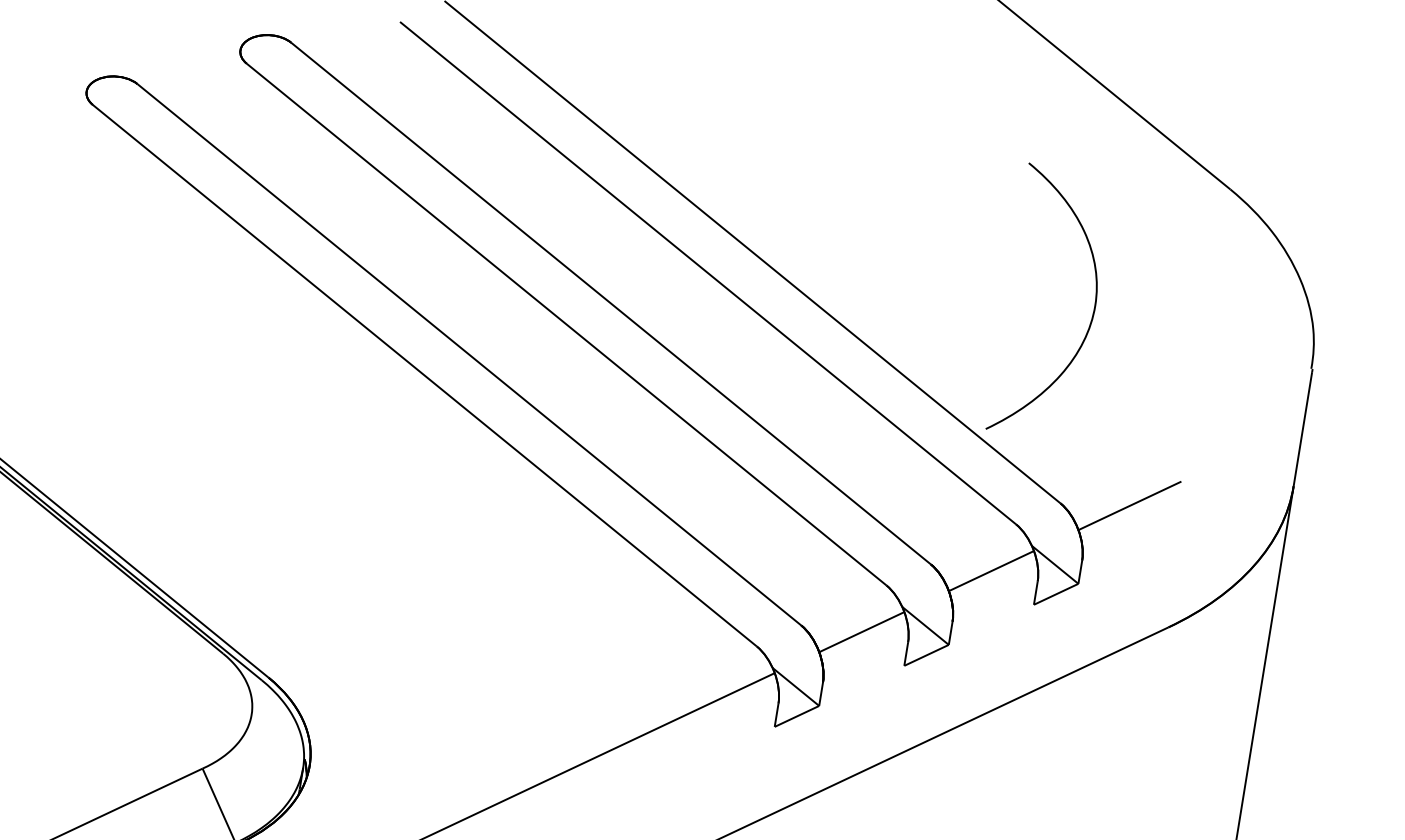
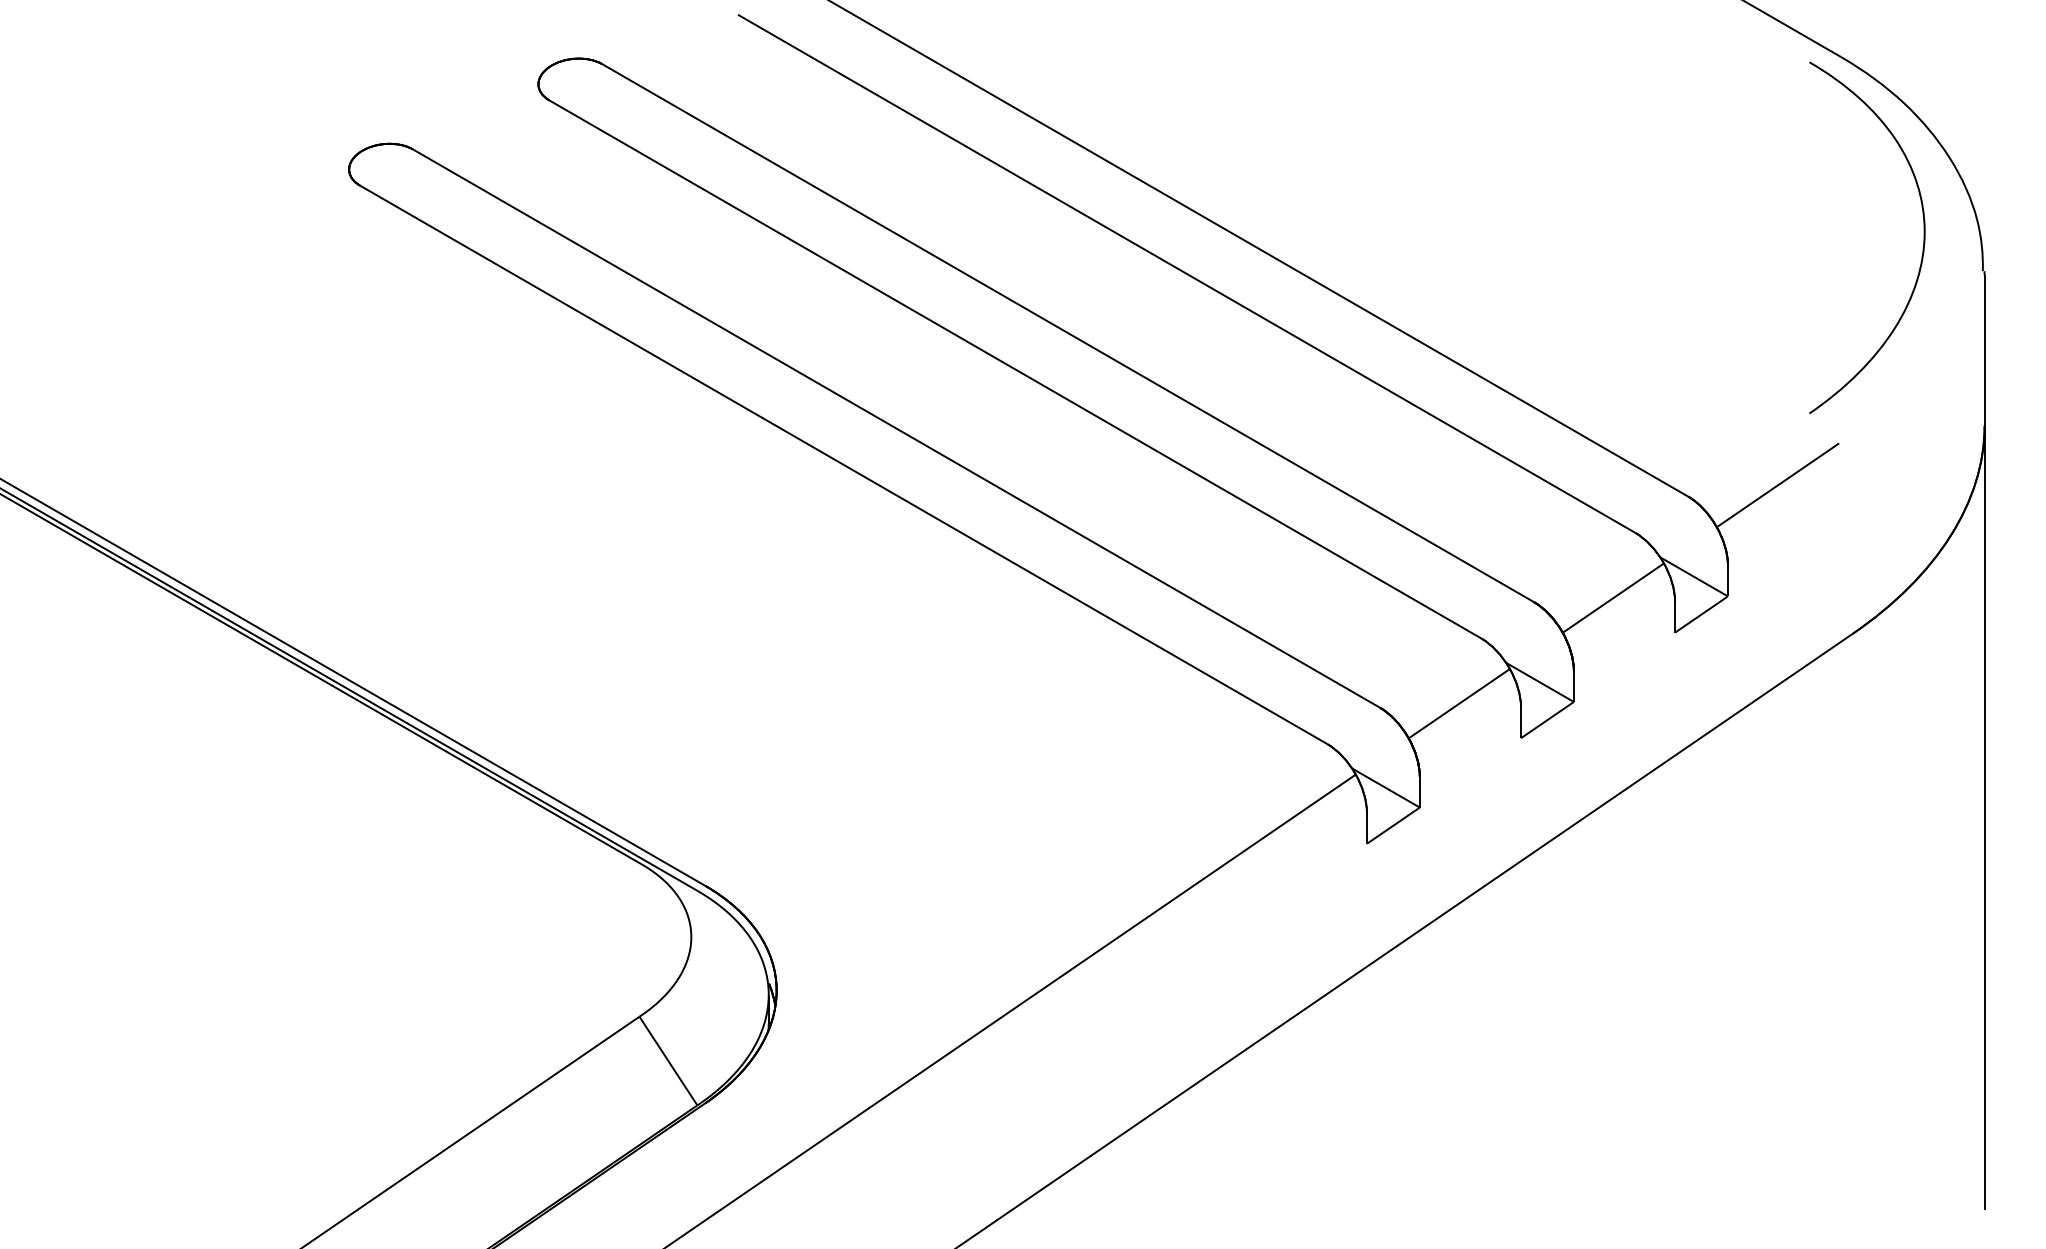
curve: (1093, 309) -> (1923, 237), moved

